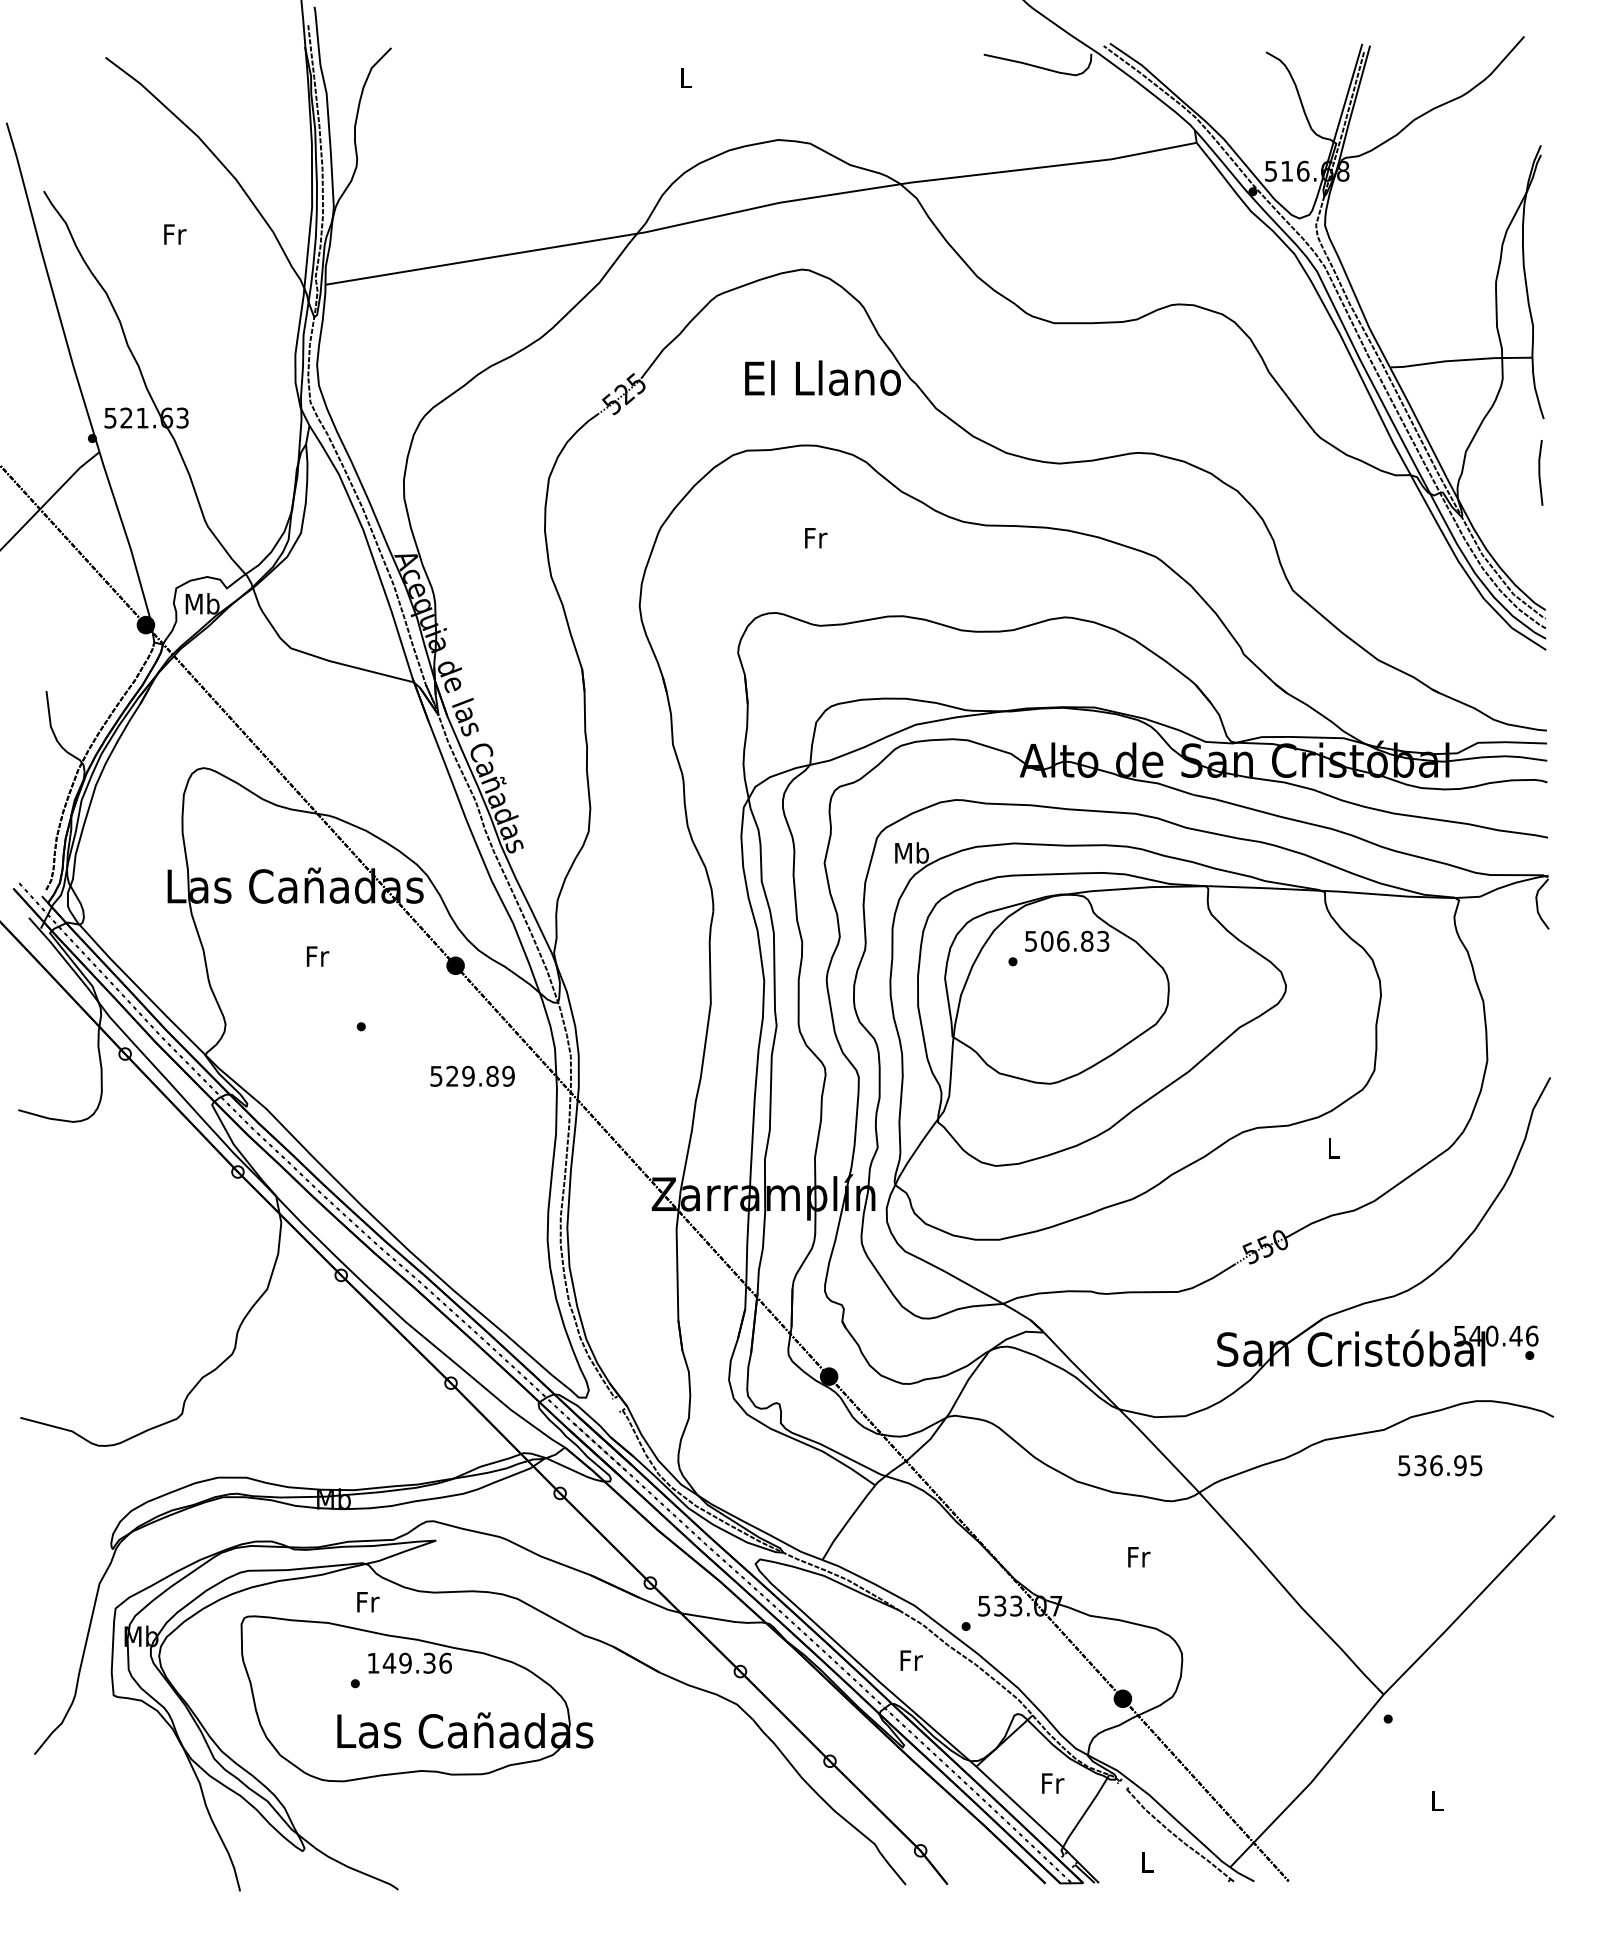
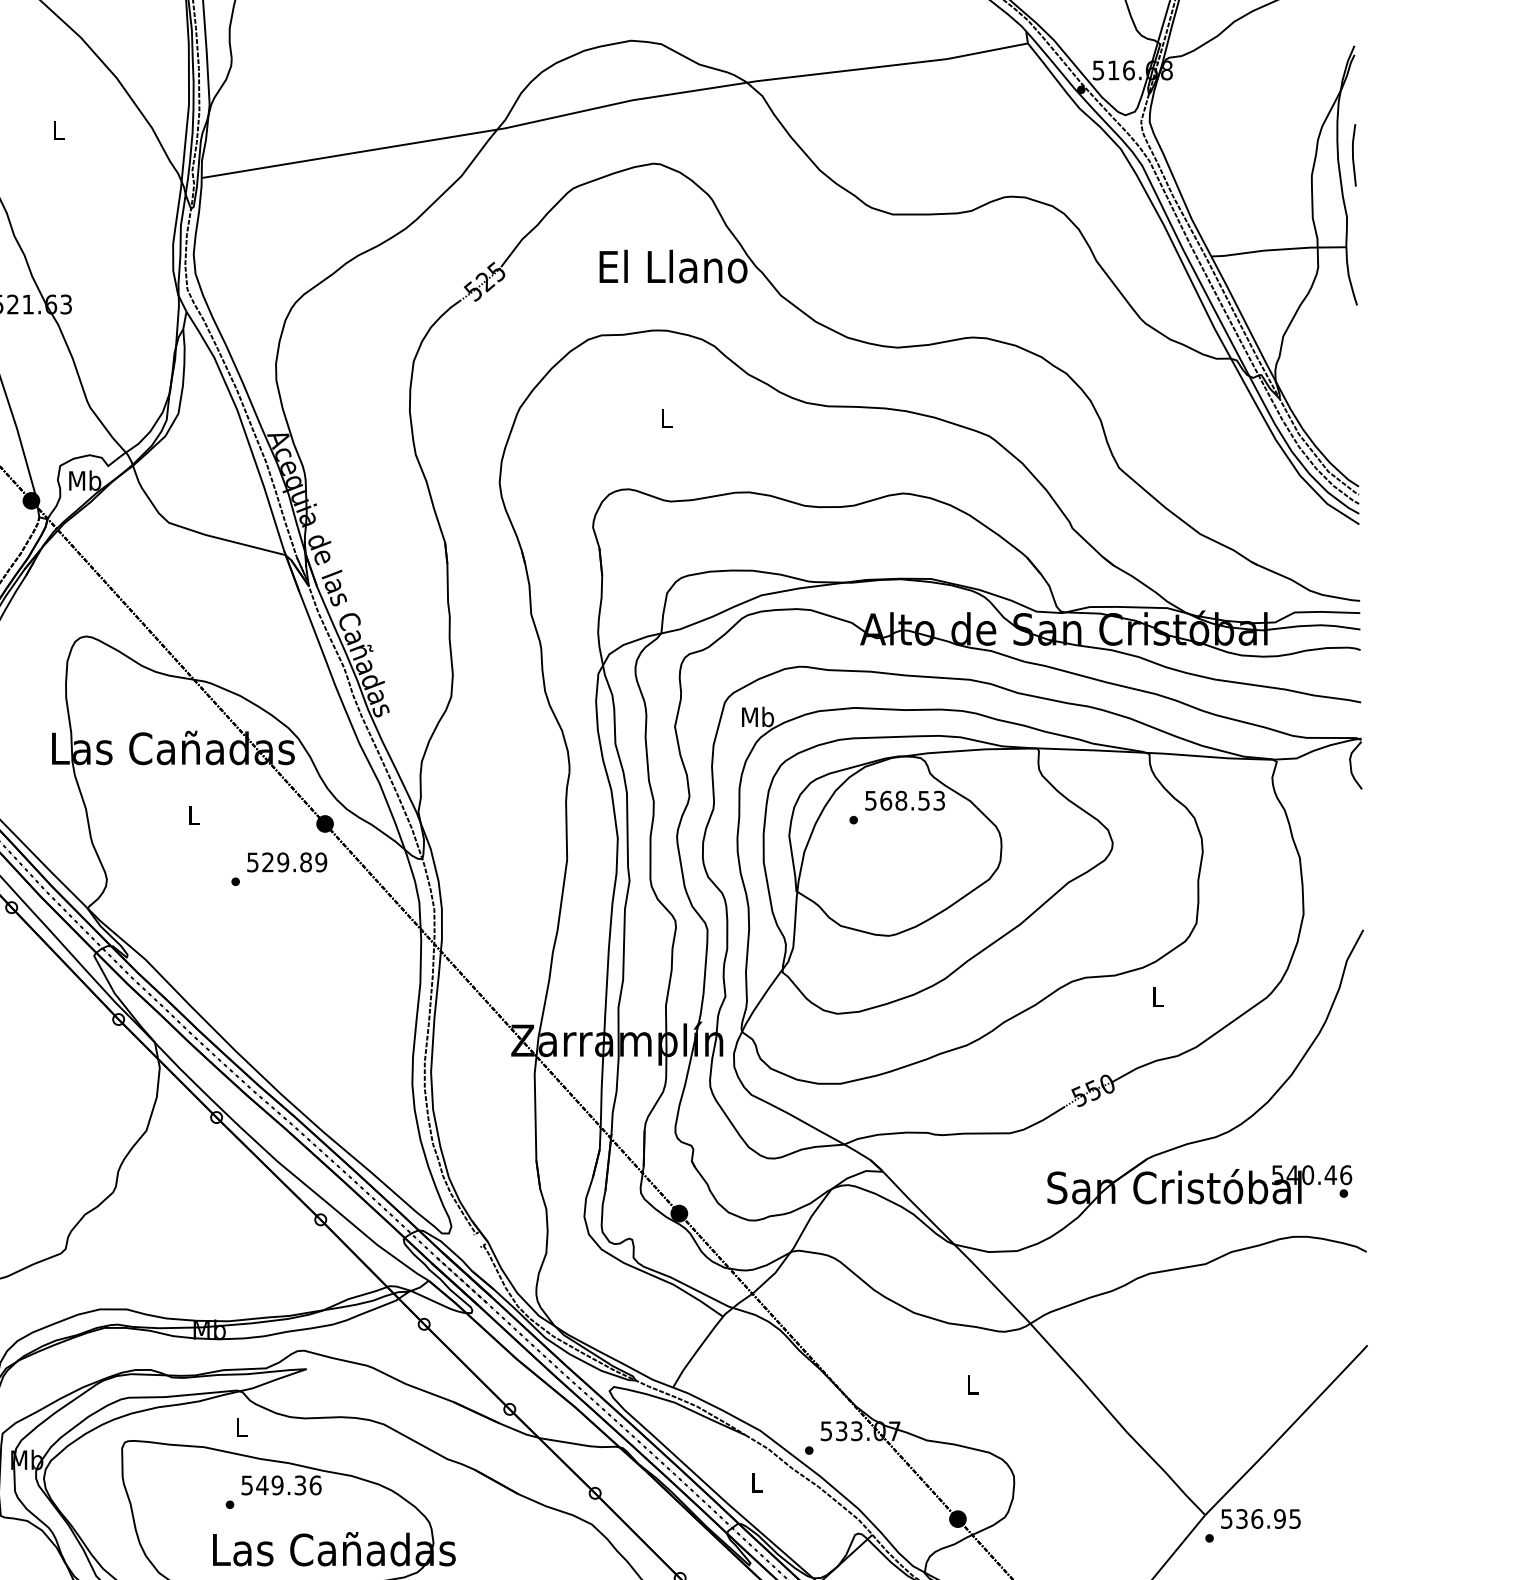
text: (175, 234) -> (59, 130), Fr -> L
line: (1540, 472) -> (1354, 155), moved
text: (816, 538) -> (667, 418), Fr -> L
text: (1067, 940) -> (905, 799), 506.83 -> 568.53
text: (317, 956) -> (194, 815), Fr -> L
text: (472, 1075) -> (287, 861), moved
text: (1440, 1465) -> (1261, 1518), moved
text: (1139, 1557) -> (973, 1385), Fr -> L
text: (368, 1602) -> (242, 1427), Fr -> L
text: (911, 1660) -> (757, 1482), Fr -> L
text: (373, 1663) -> (247, 1485), 149.36 -> 549.36

